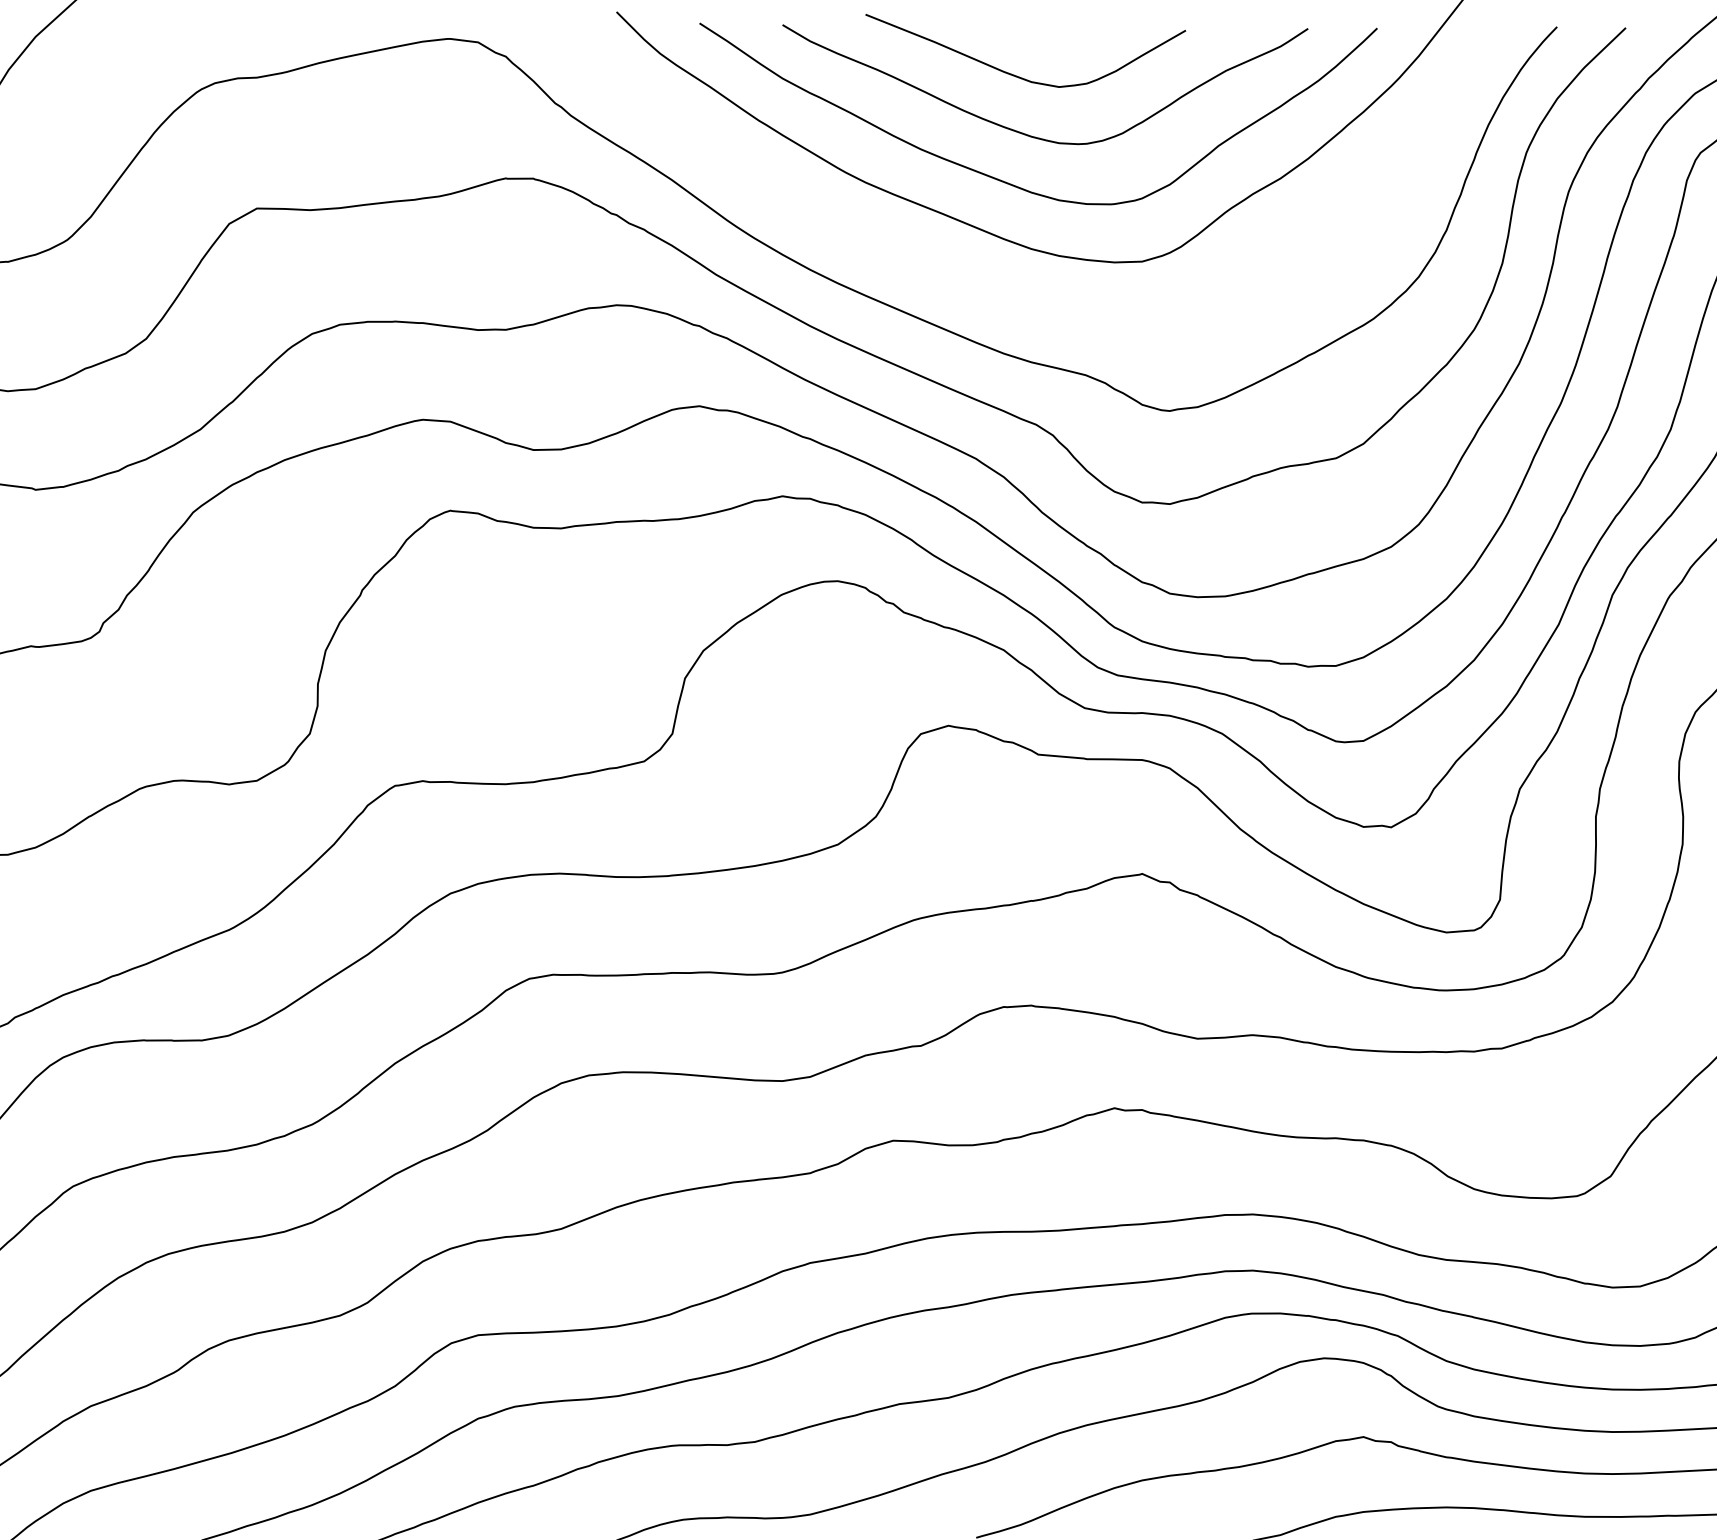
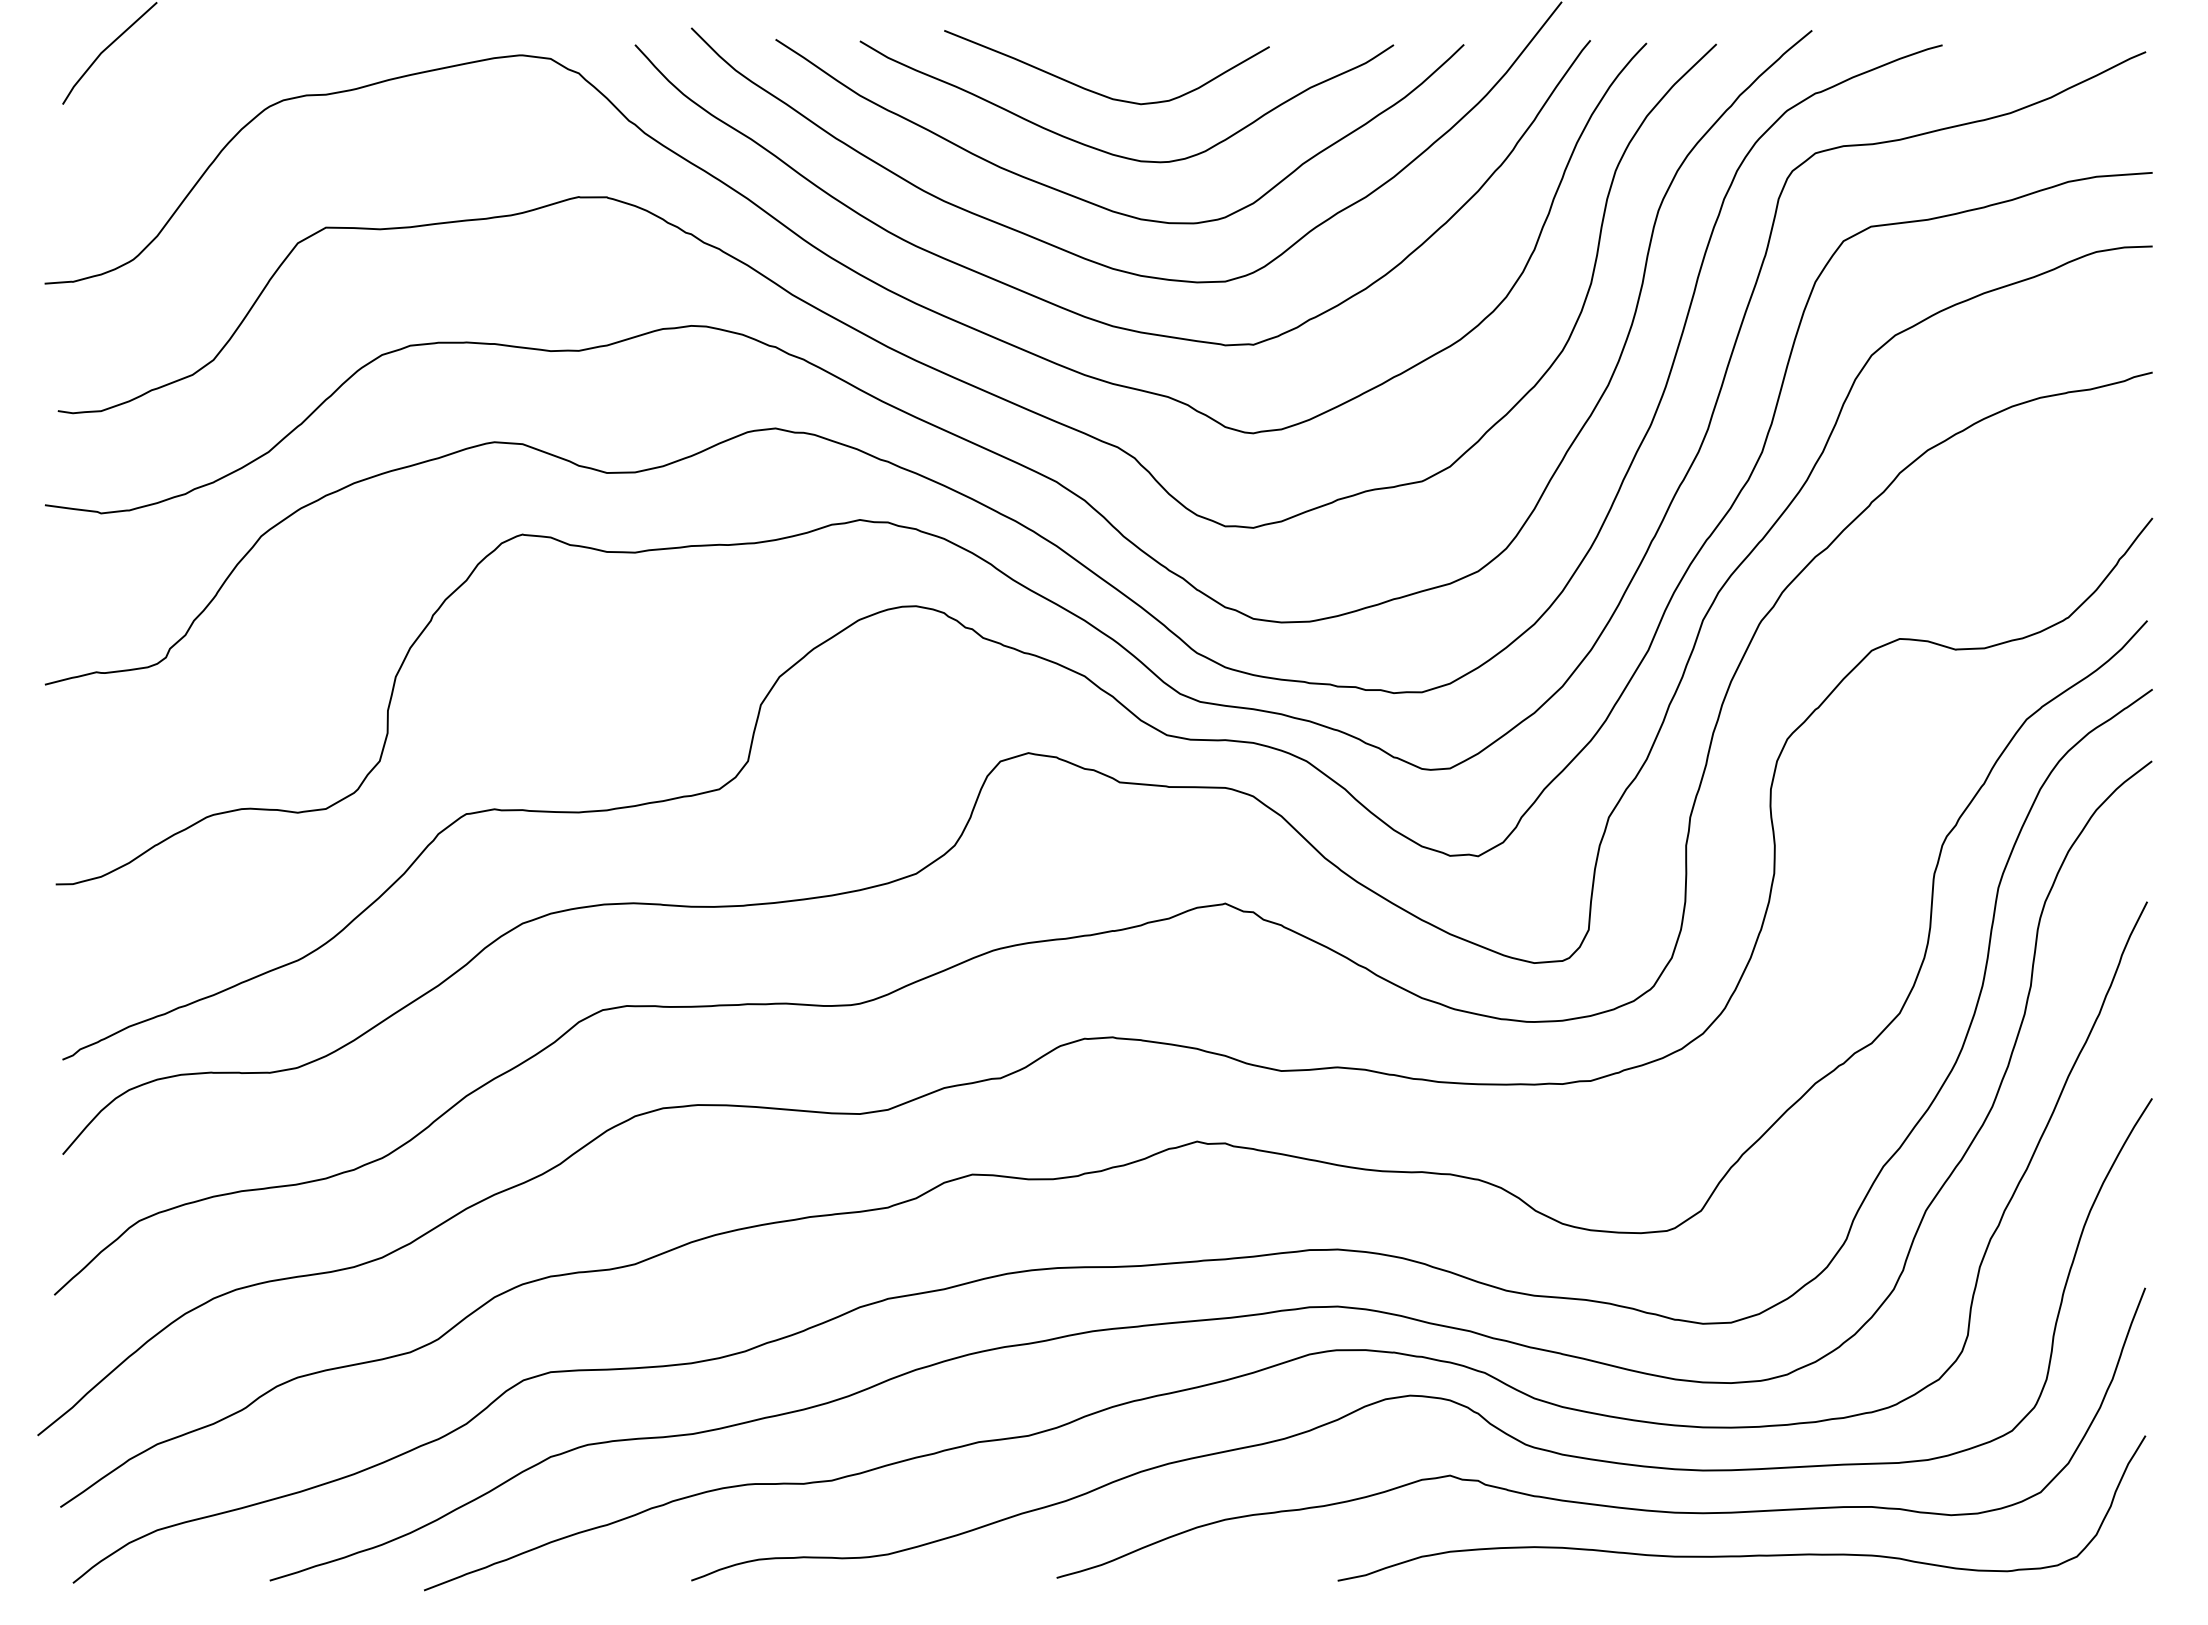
curve: (983, 287) -> (1064, 307), added

